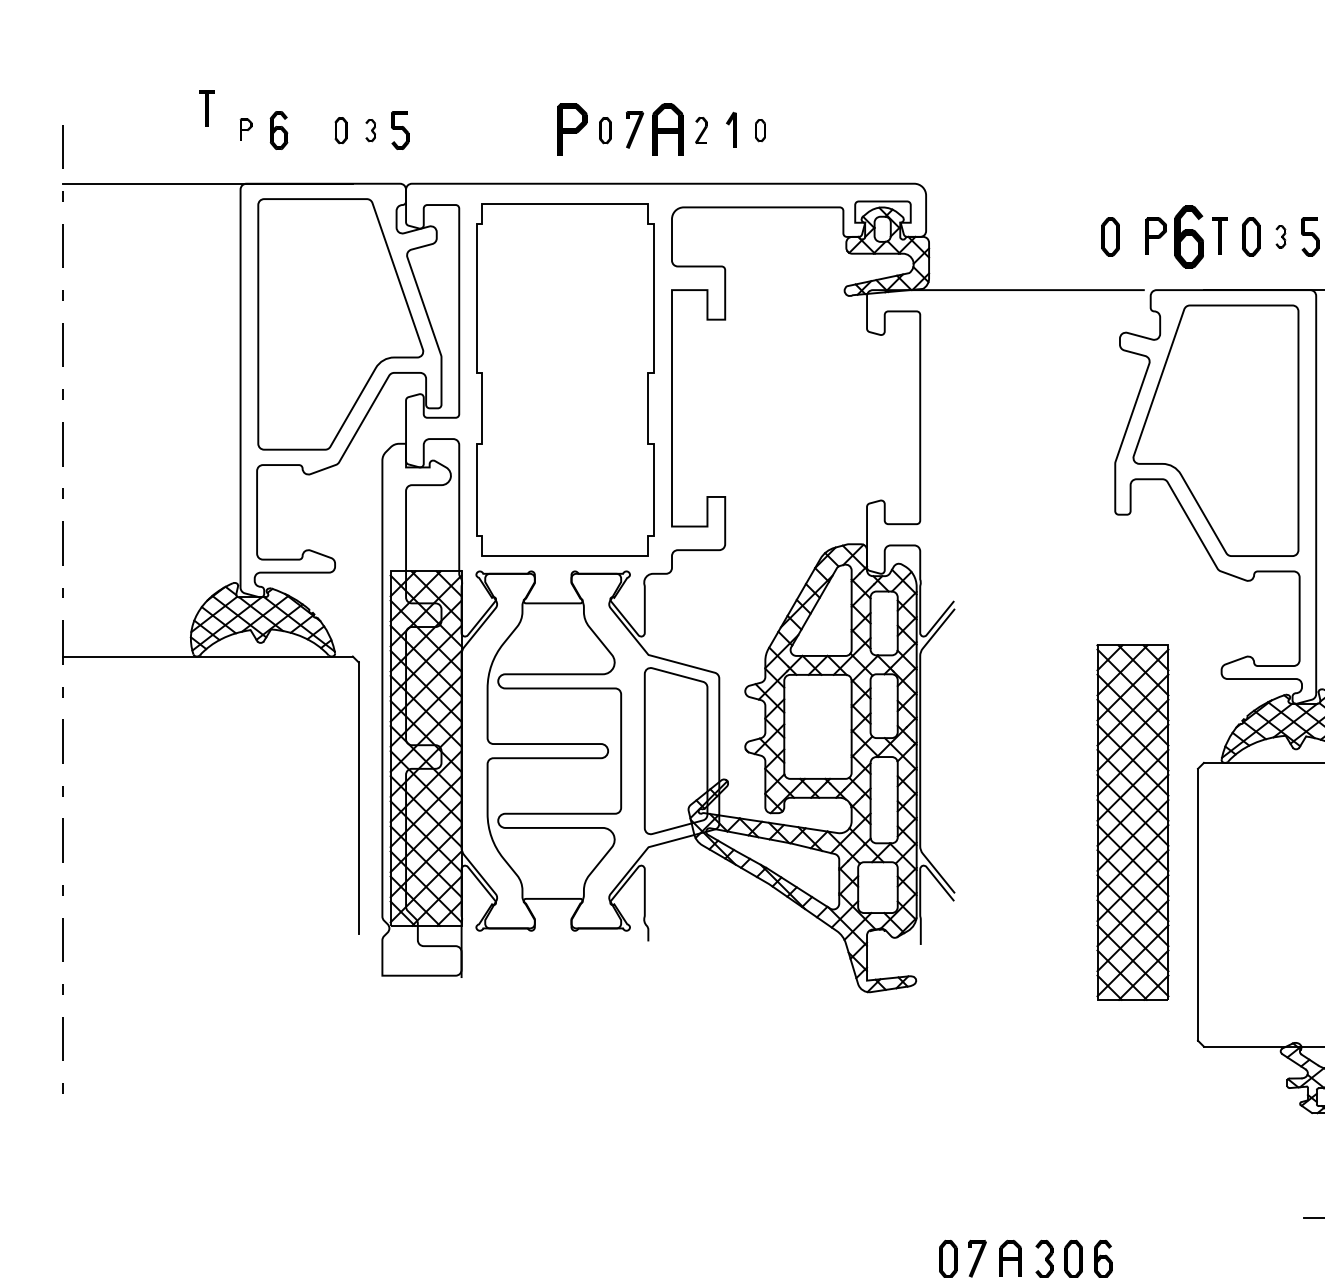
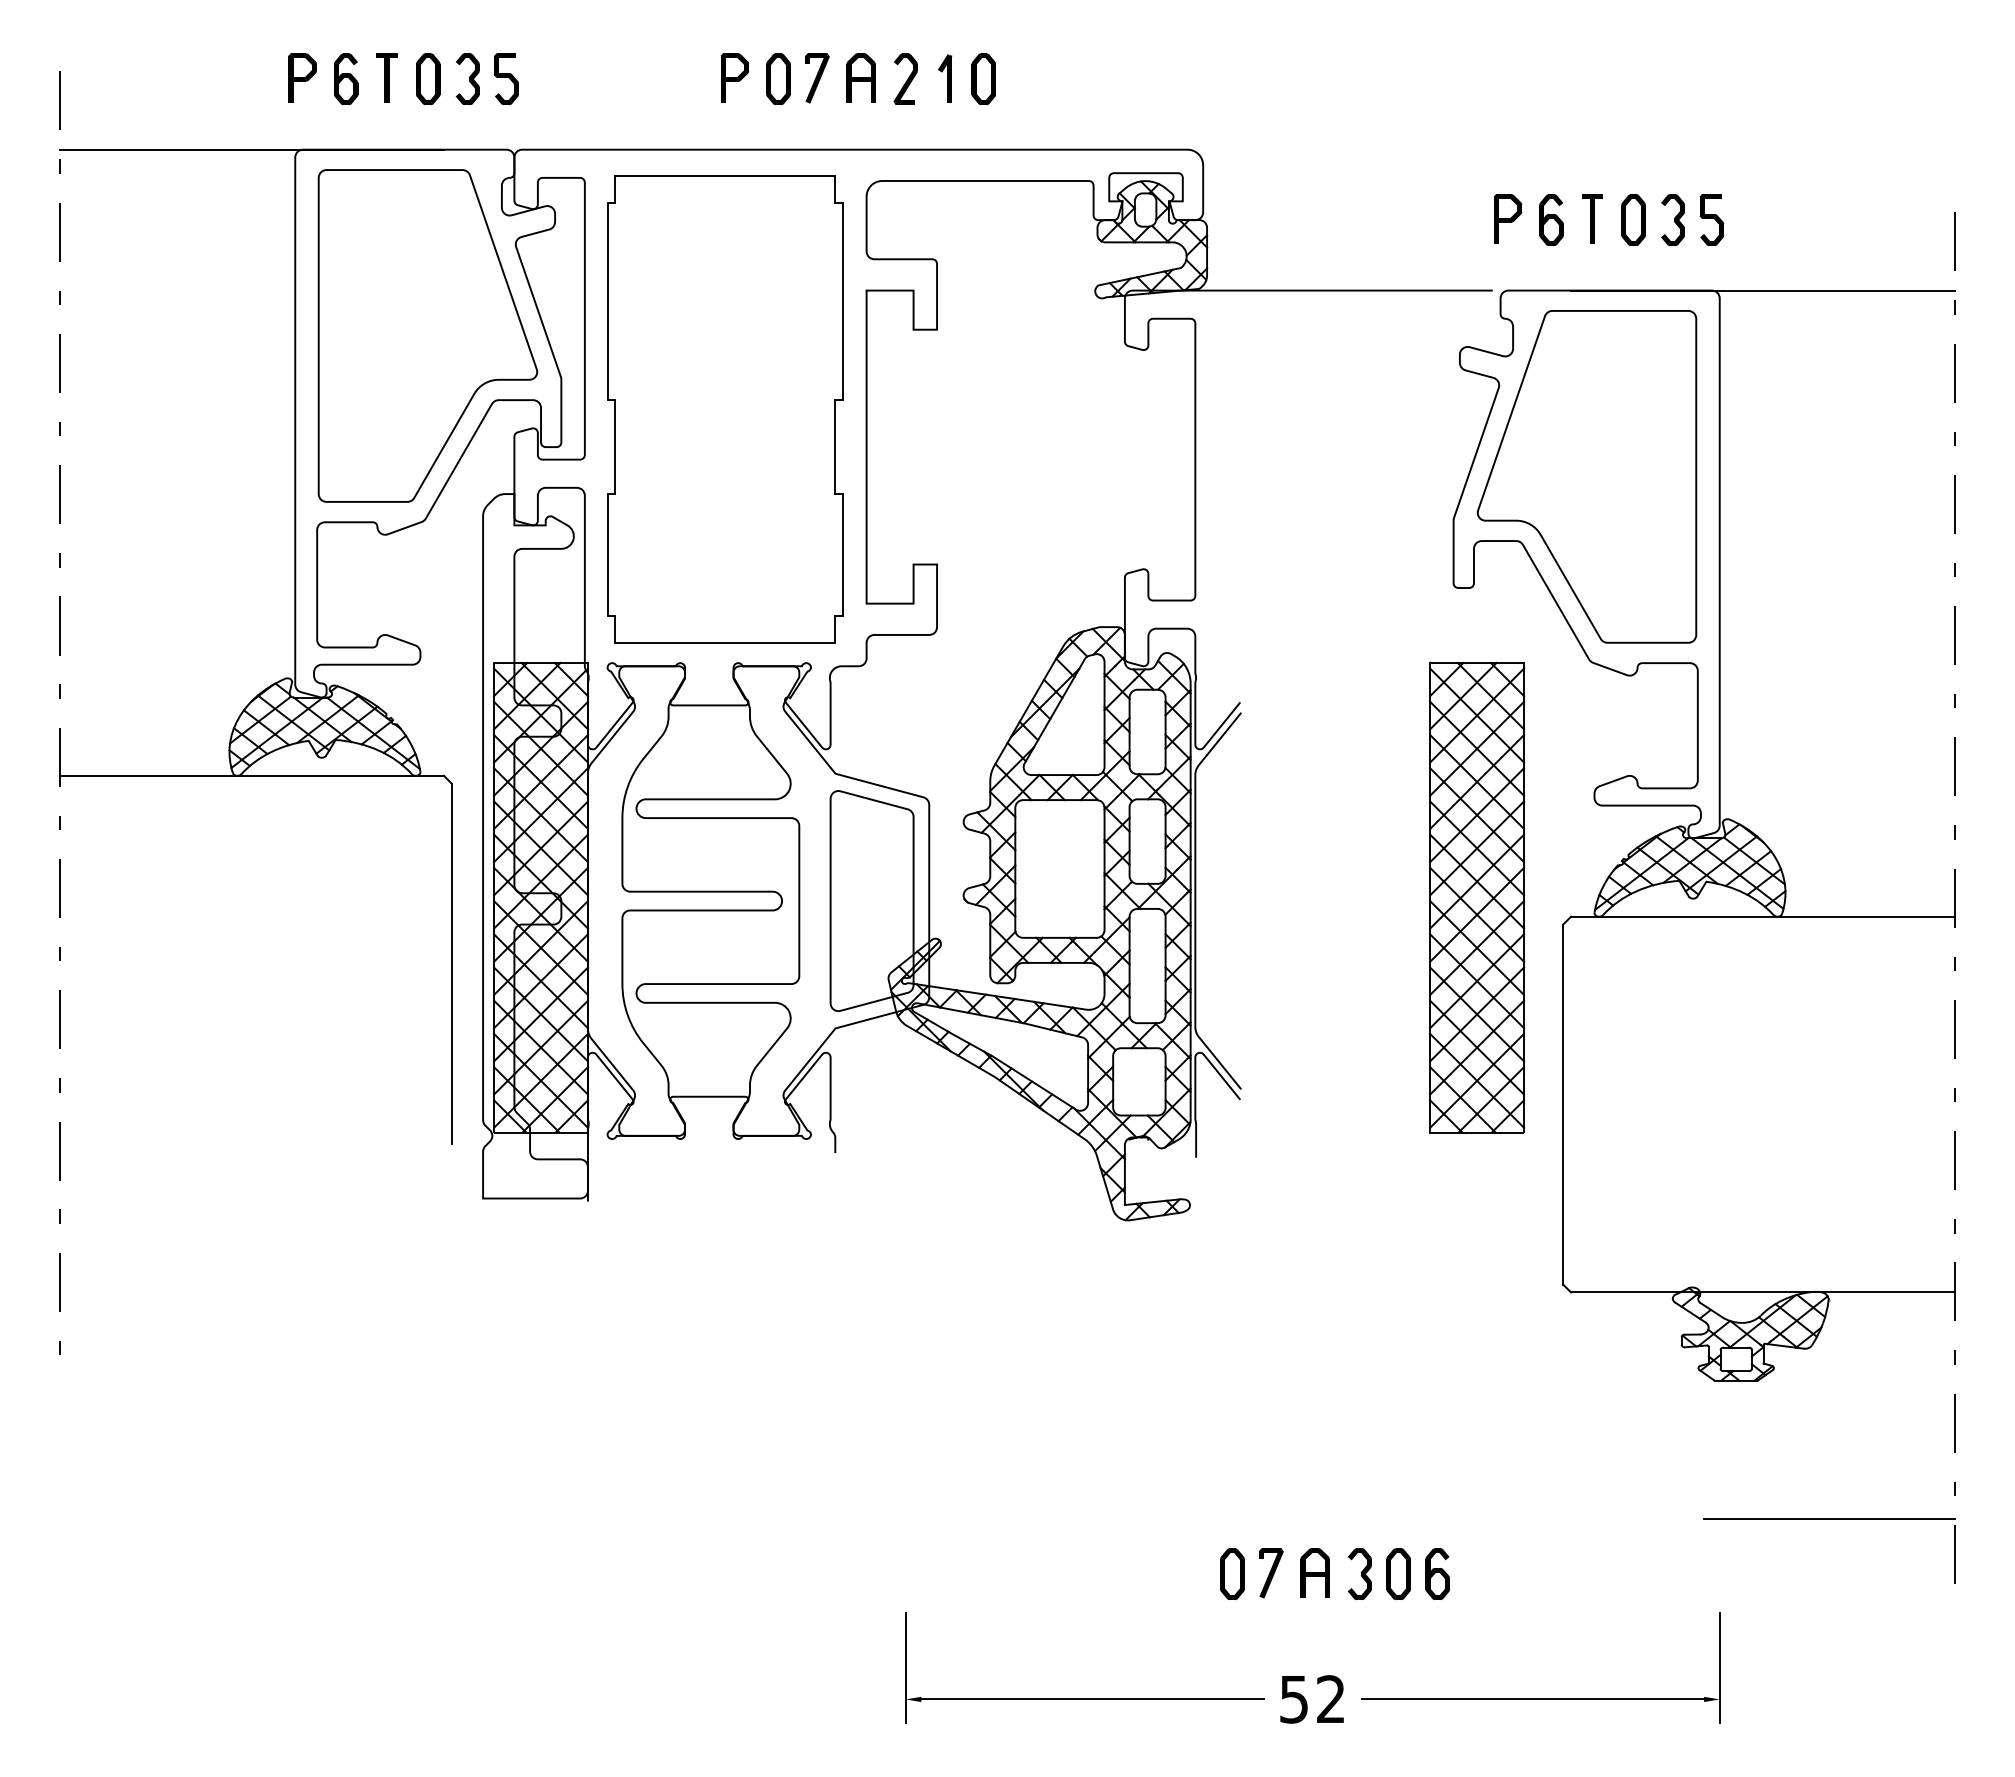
part: (206, 108) -> (386, 77), moved
part: (246, 129) -> (302, 77), size x1.67
part: (572, 129) -> (734, 77), size x0.71
part: (667, 129) -> (860, 77), size x0.71
part: (701, 129) -> (905, 78), size x1.43
part: (341, 130) -> (428, 79), size x1.43
part: (370, 130) -> (467, 79), size x1.67
part: (605, 130) -> (778, 79), size x1.43
part: (760, 130) -> (983, 79), size x1.67
part: (1110, 236) -> (1447, 219), removed
part: (1189, 236) -> (1551, 219), size x0.62
part: (1280, 236) -> (1672, 219), size x1.67
part: (1133, 822) -> (1477, 897), moved

